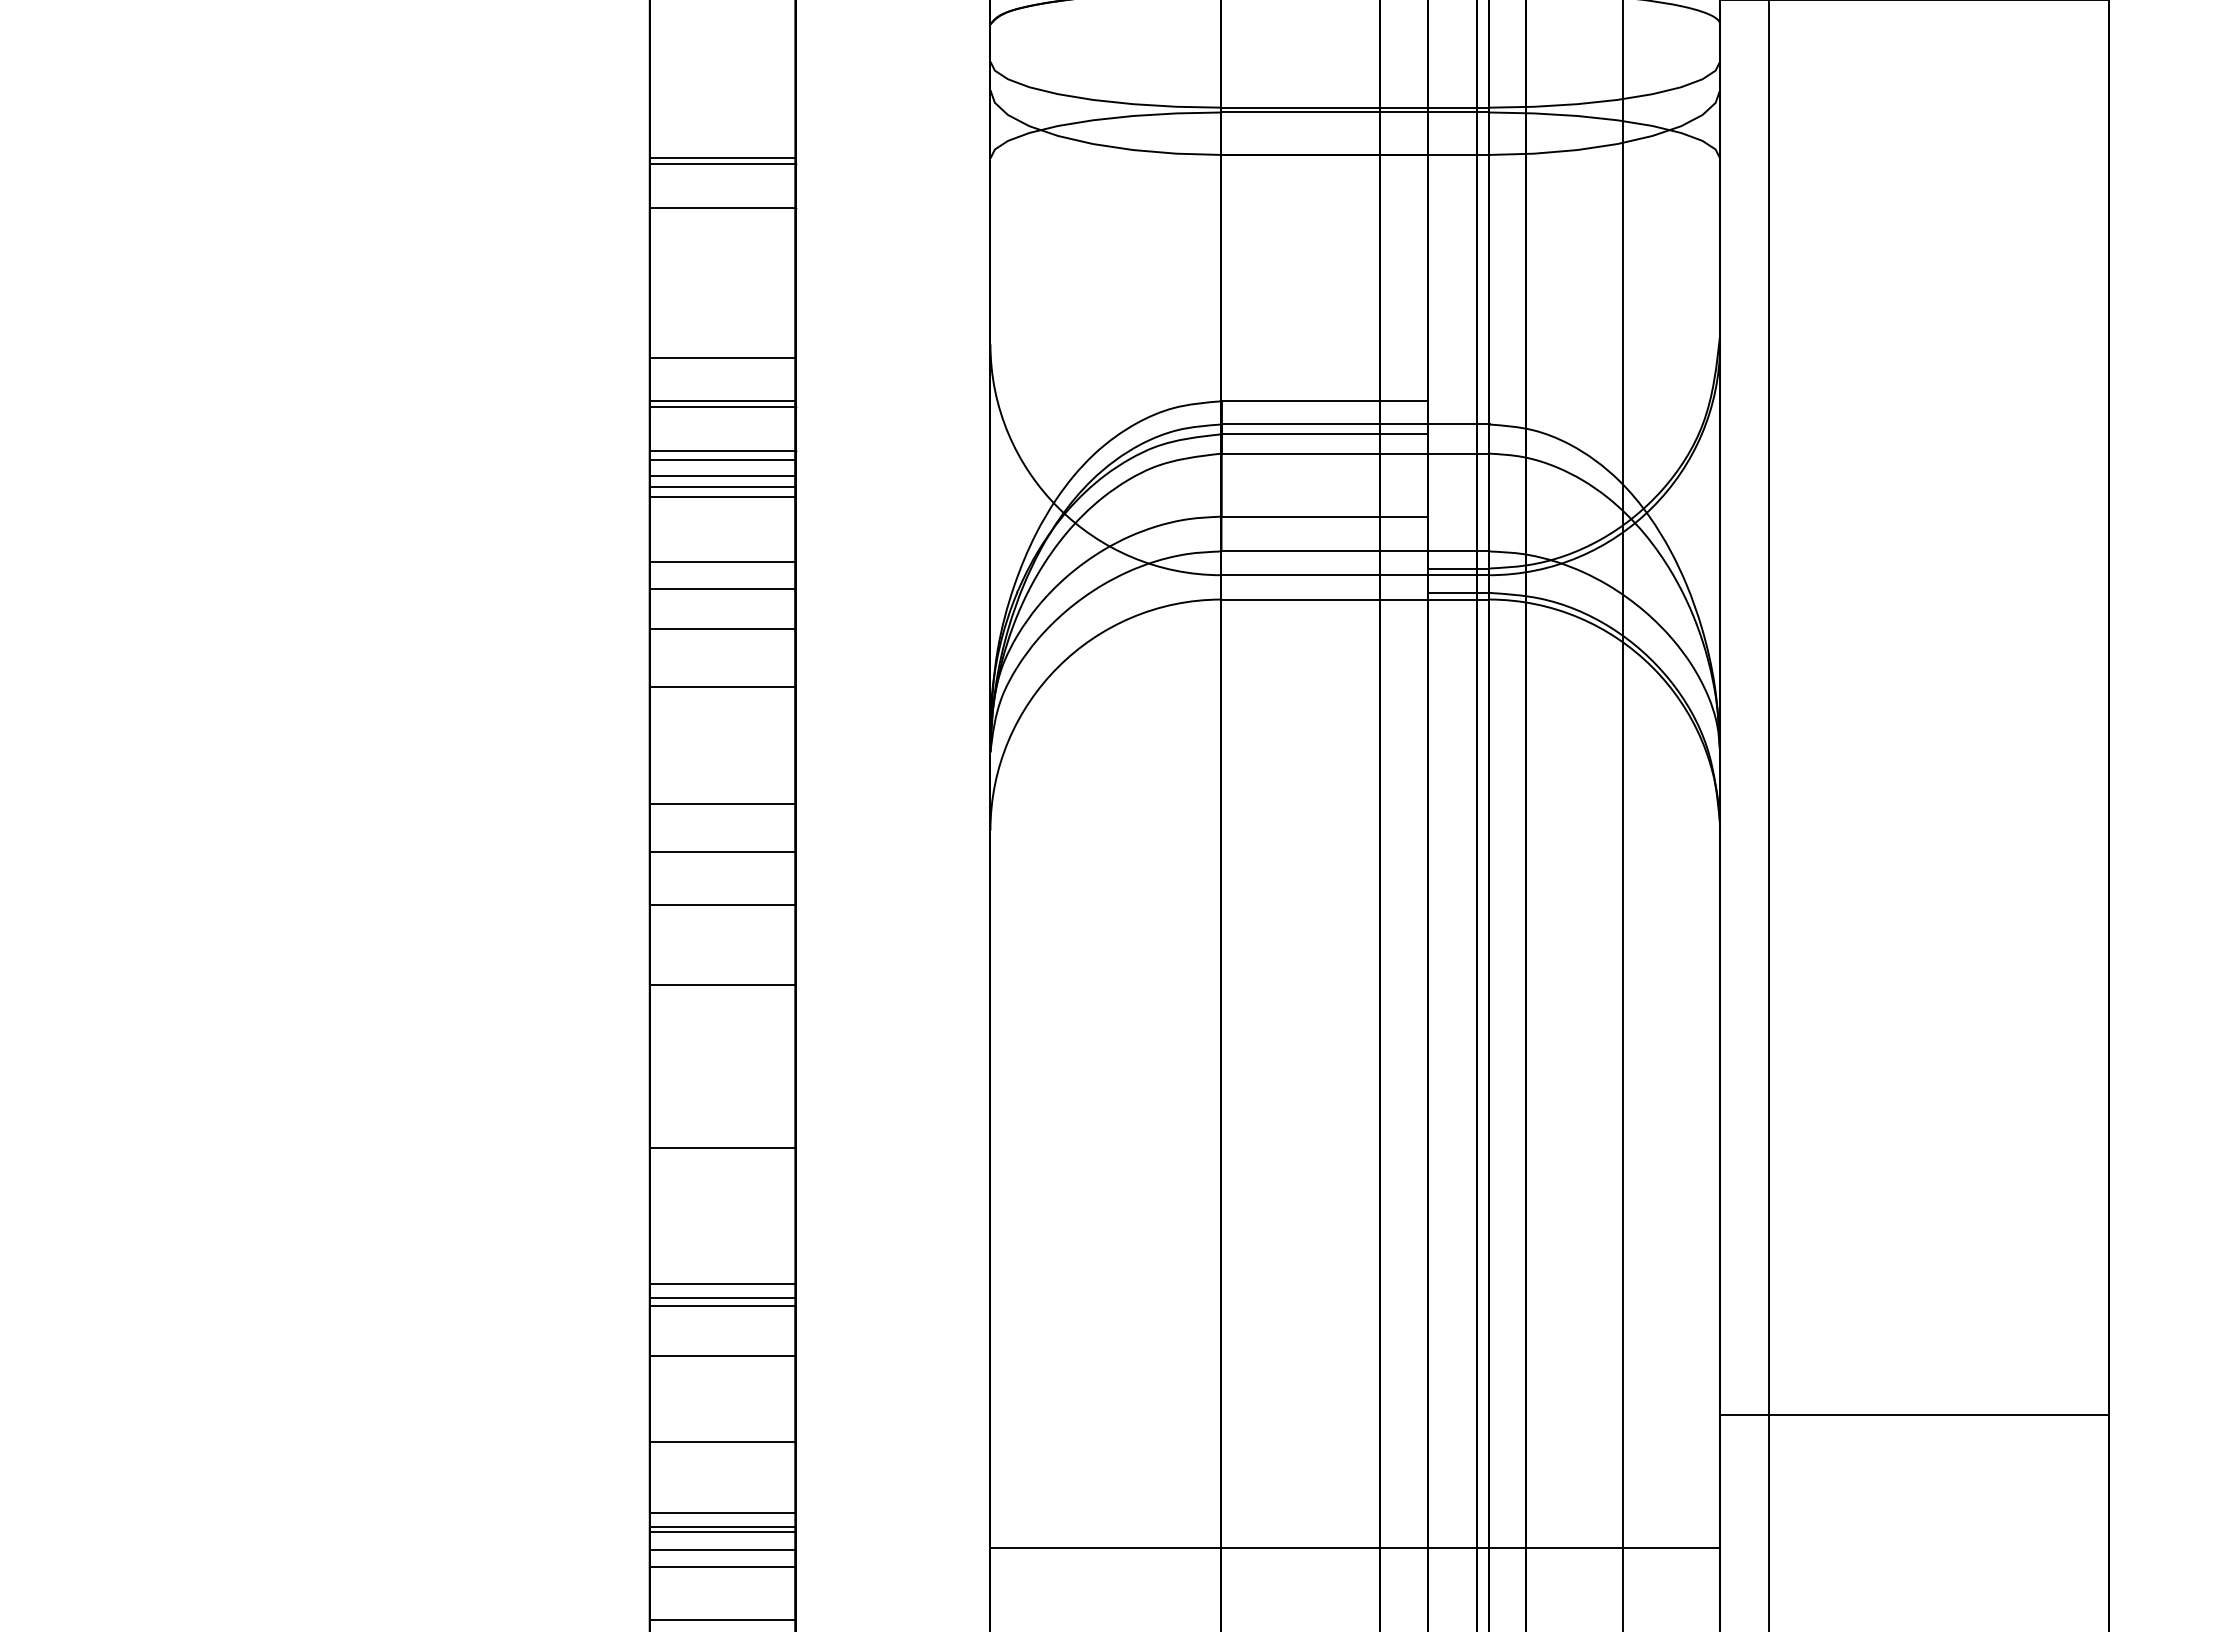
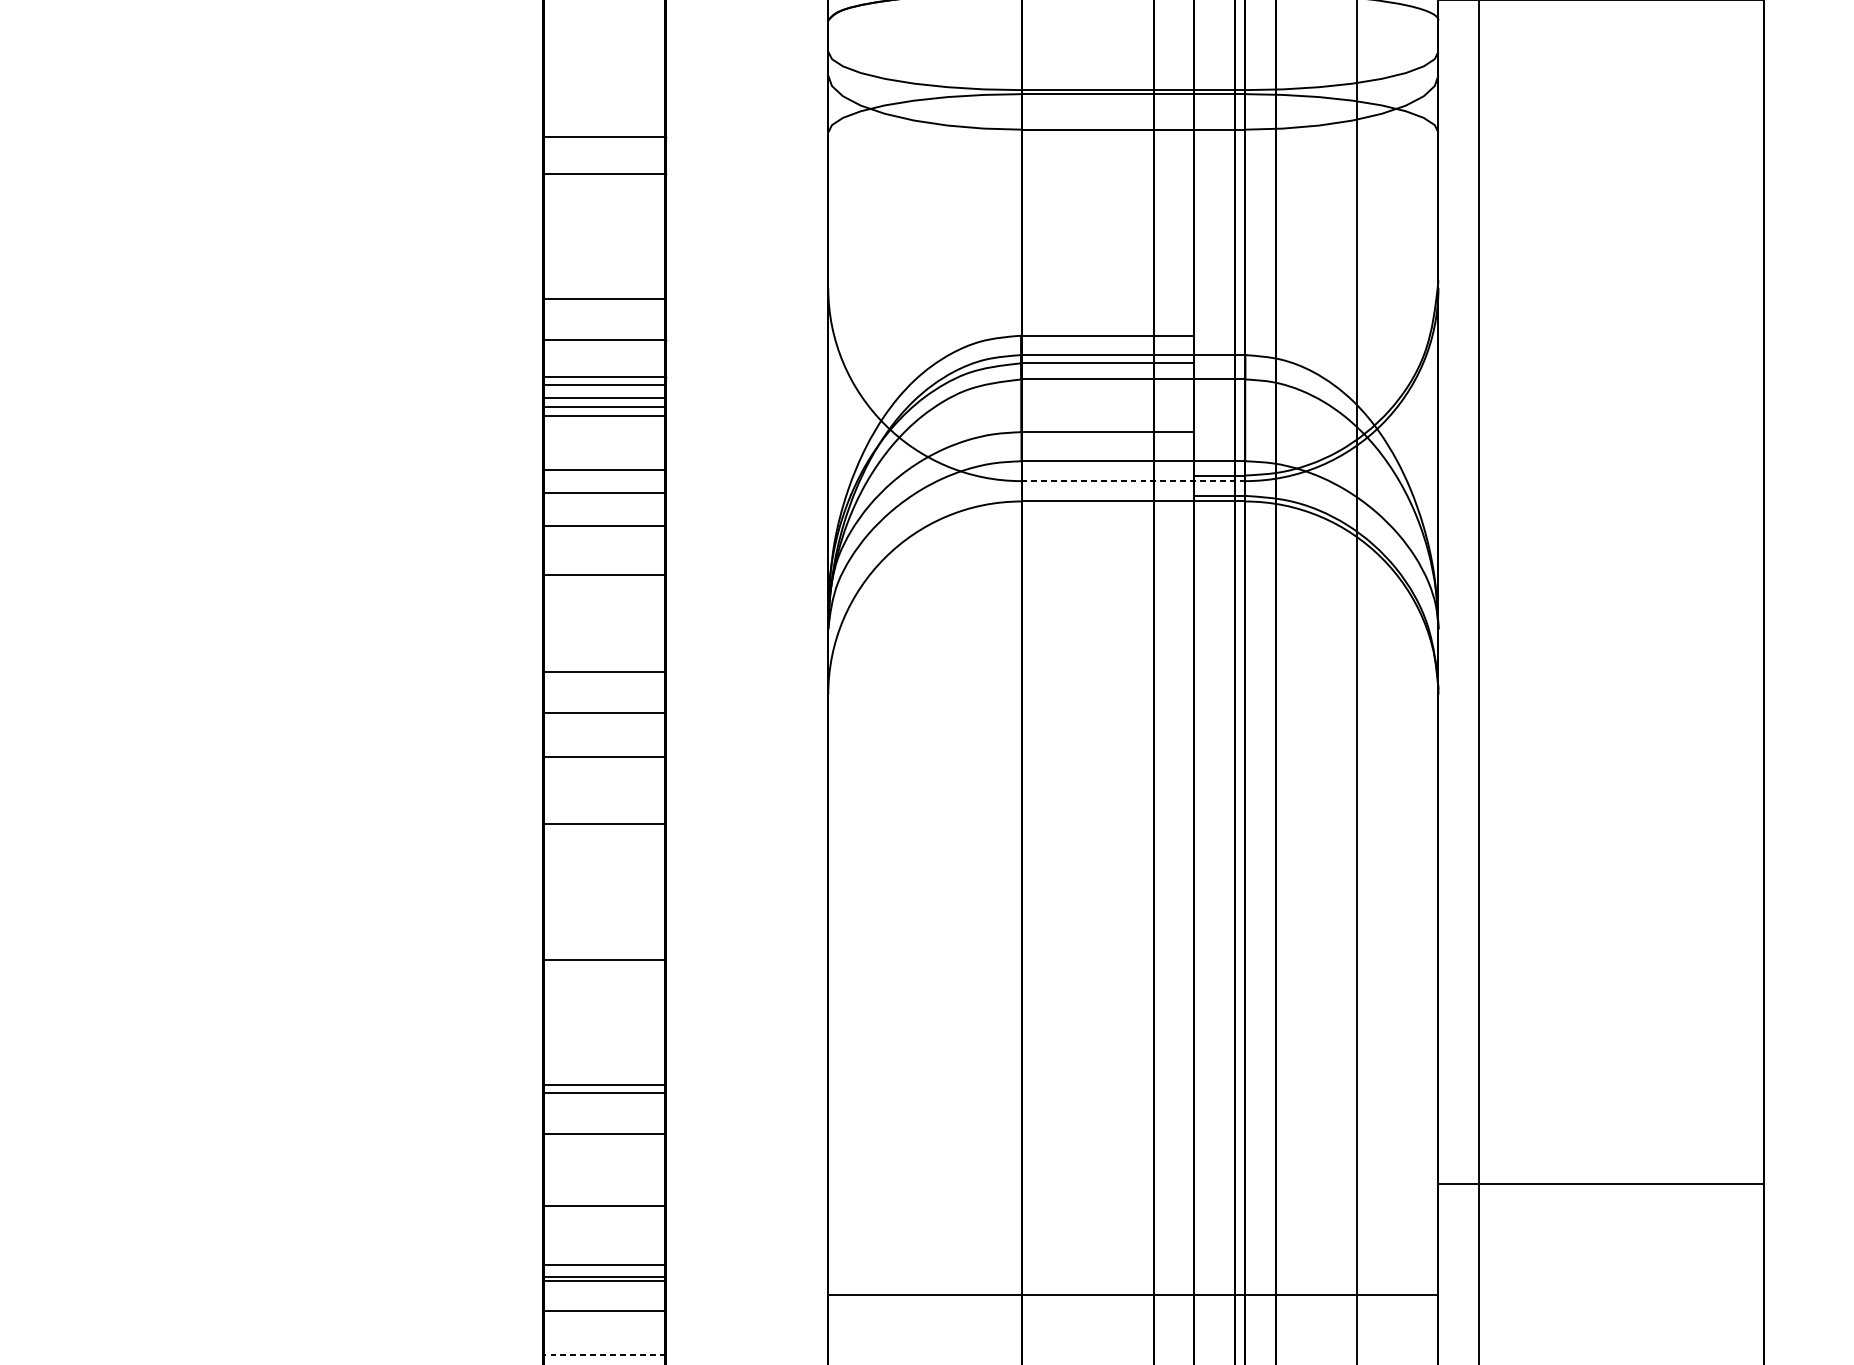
line: (722, 157) -> (604, 131), removed
line: (722, 401) -> (604, 335), removed
line: (1355, 575) -> (1133, 481), solid -> dashed
line: (722, 1283) -> (604, 1073), removed
line: (722, 1549) -> (604, 1295), removed
line: (722, 1619) -> (604, 1354), solid -> dashed

